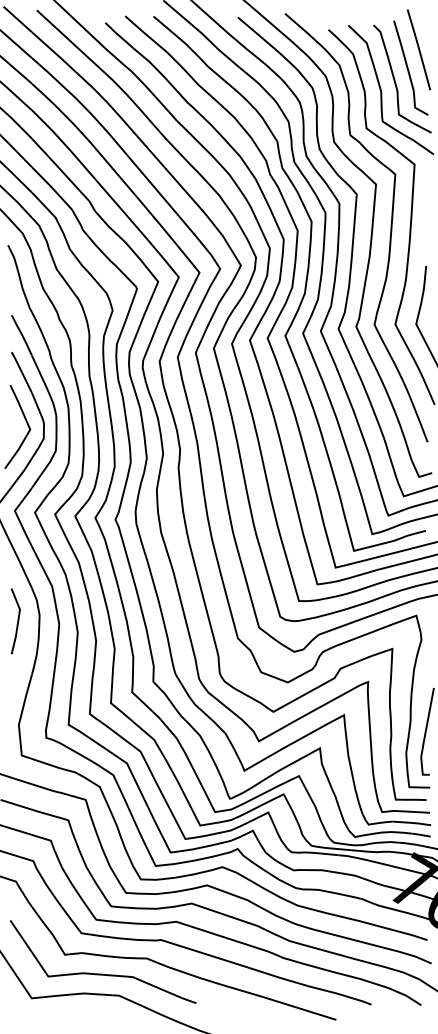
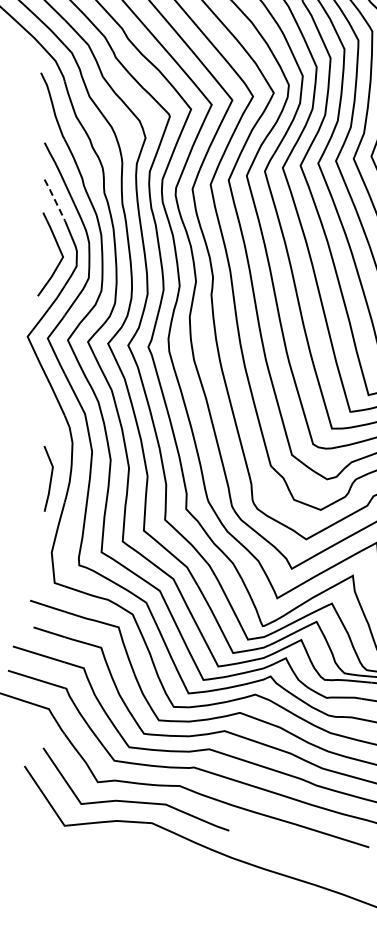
line: (22, 373) -> (55, 201), solid -> dashed
line: (17, 621) -> (50, 479), moved

